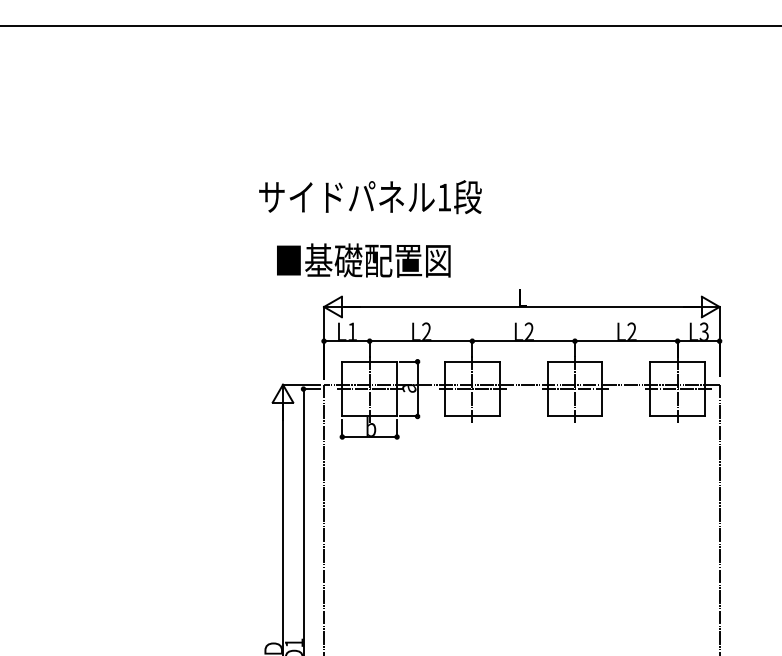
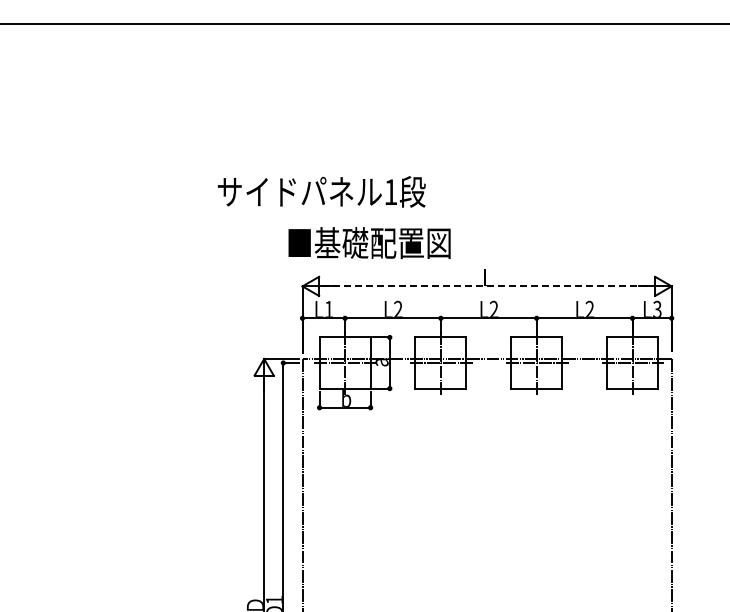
text: (370, 196) -> (321, 191), moved
text: (363, 261) -> (369, 243), moved
line: (522, 307) -> (487, 286), solid -> dashed

